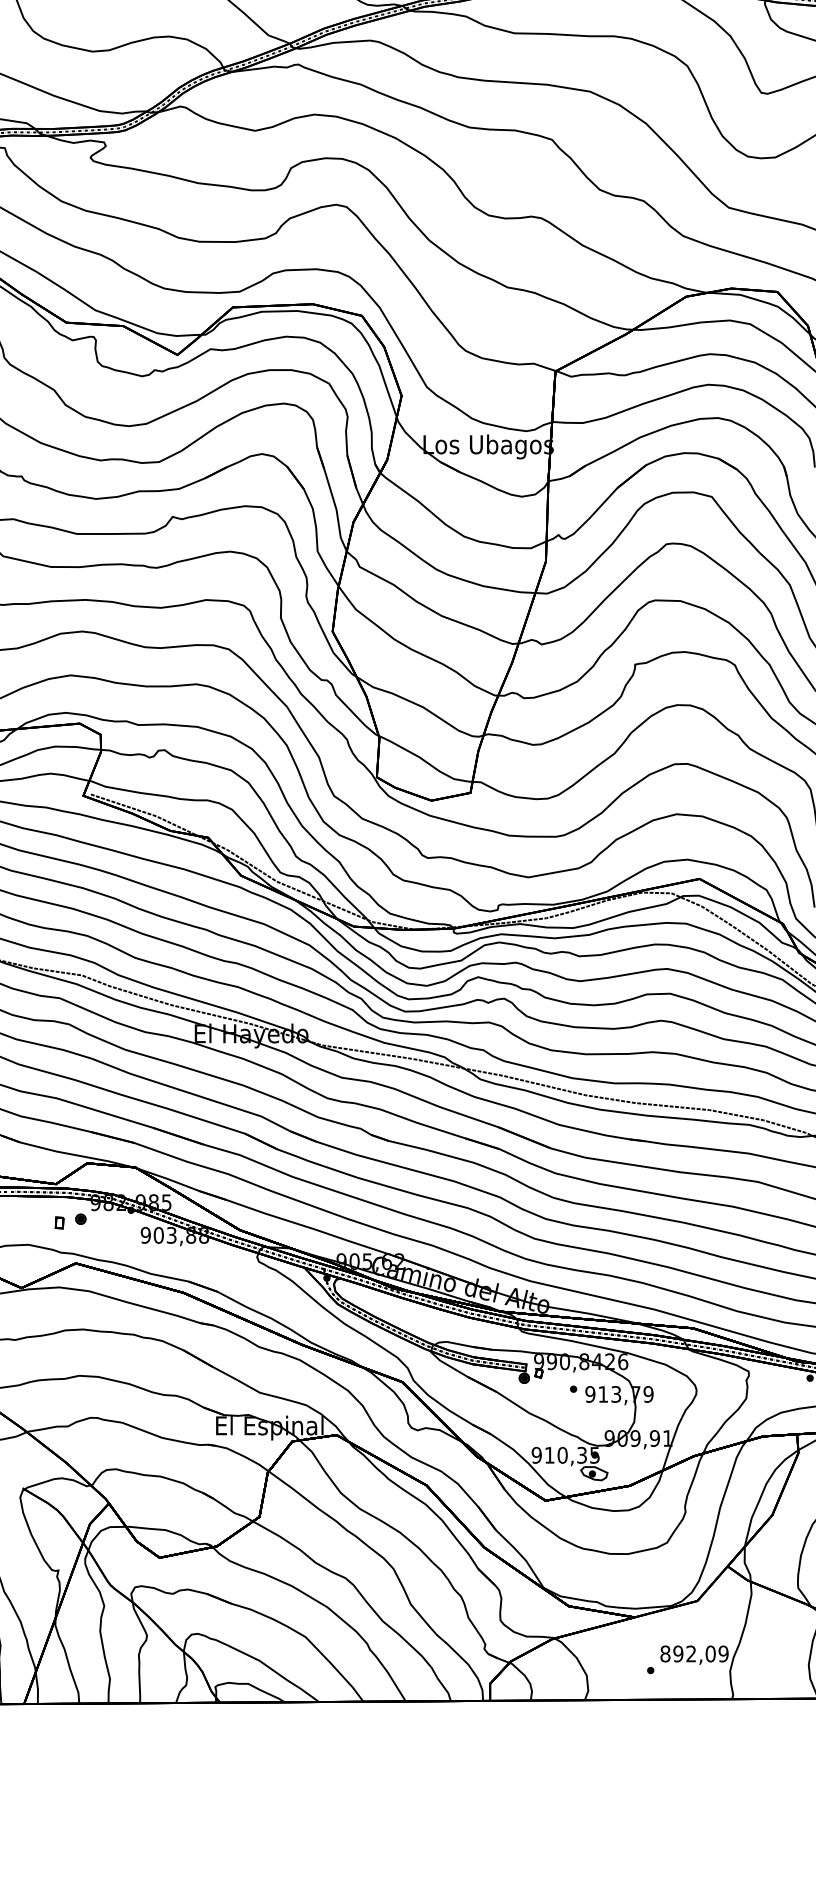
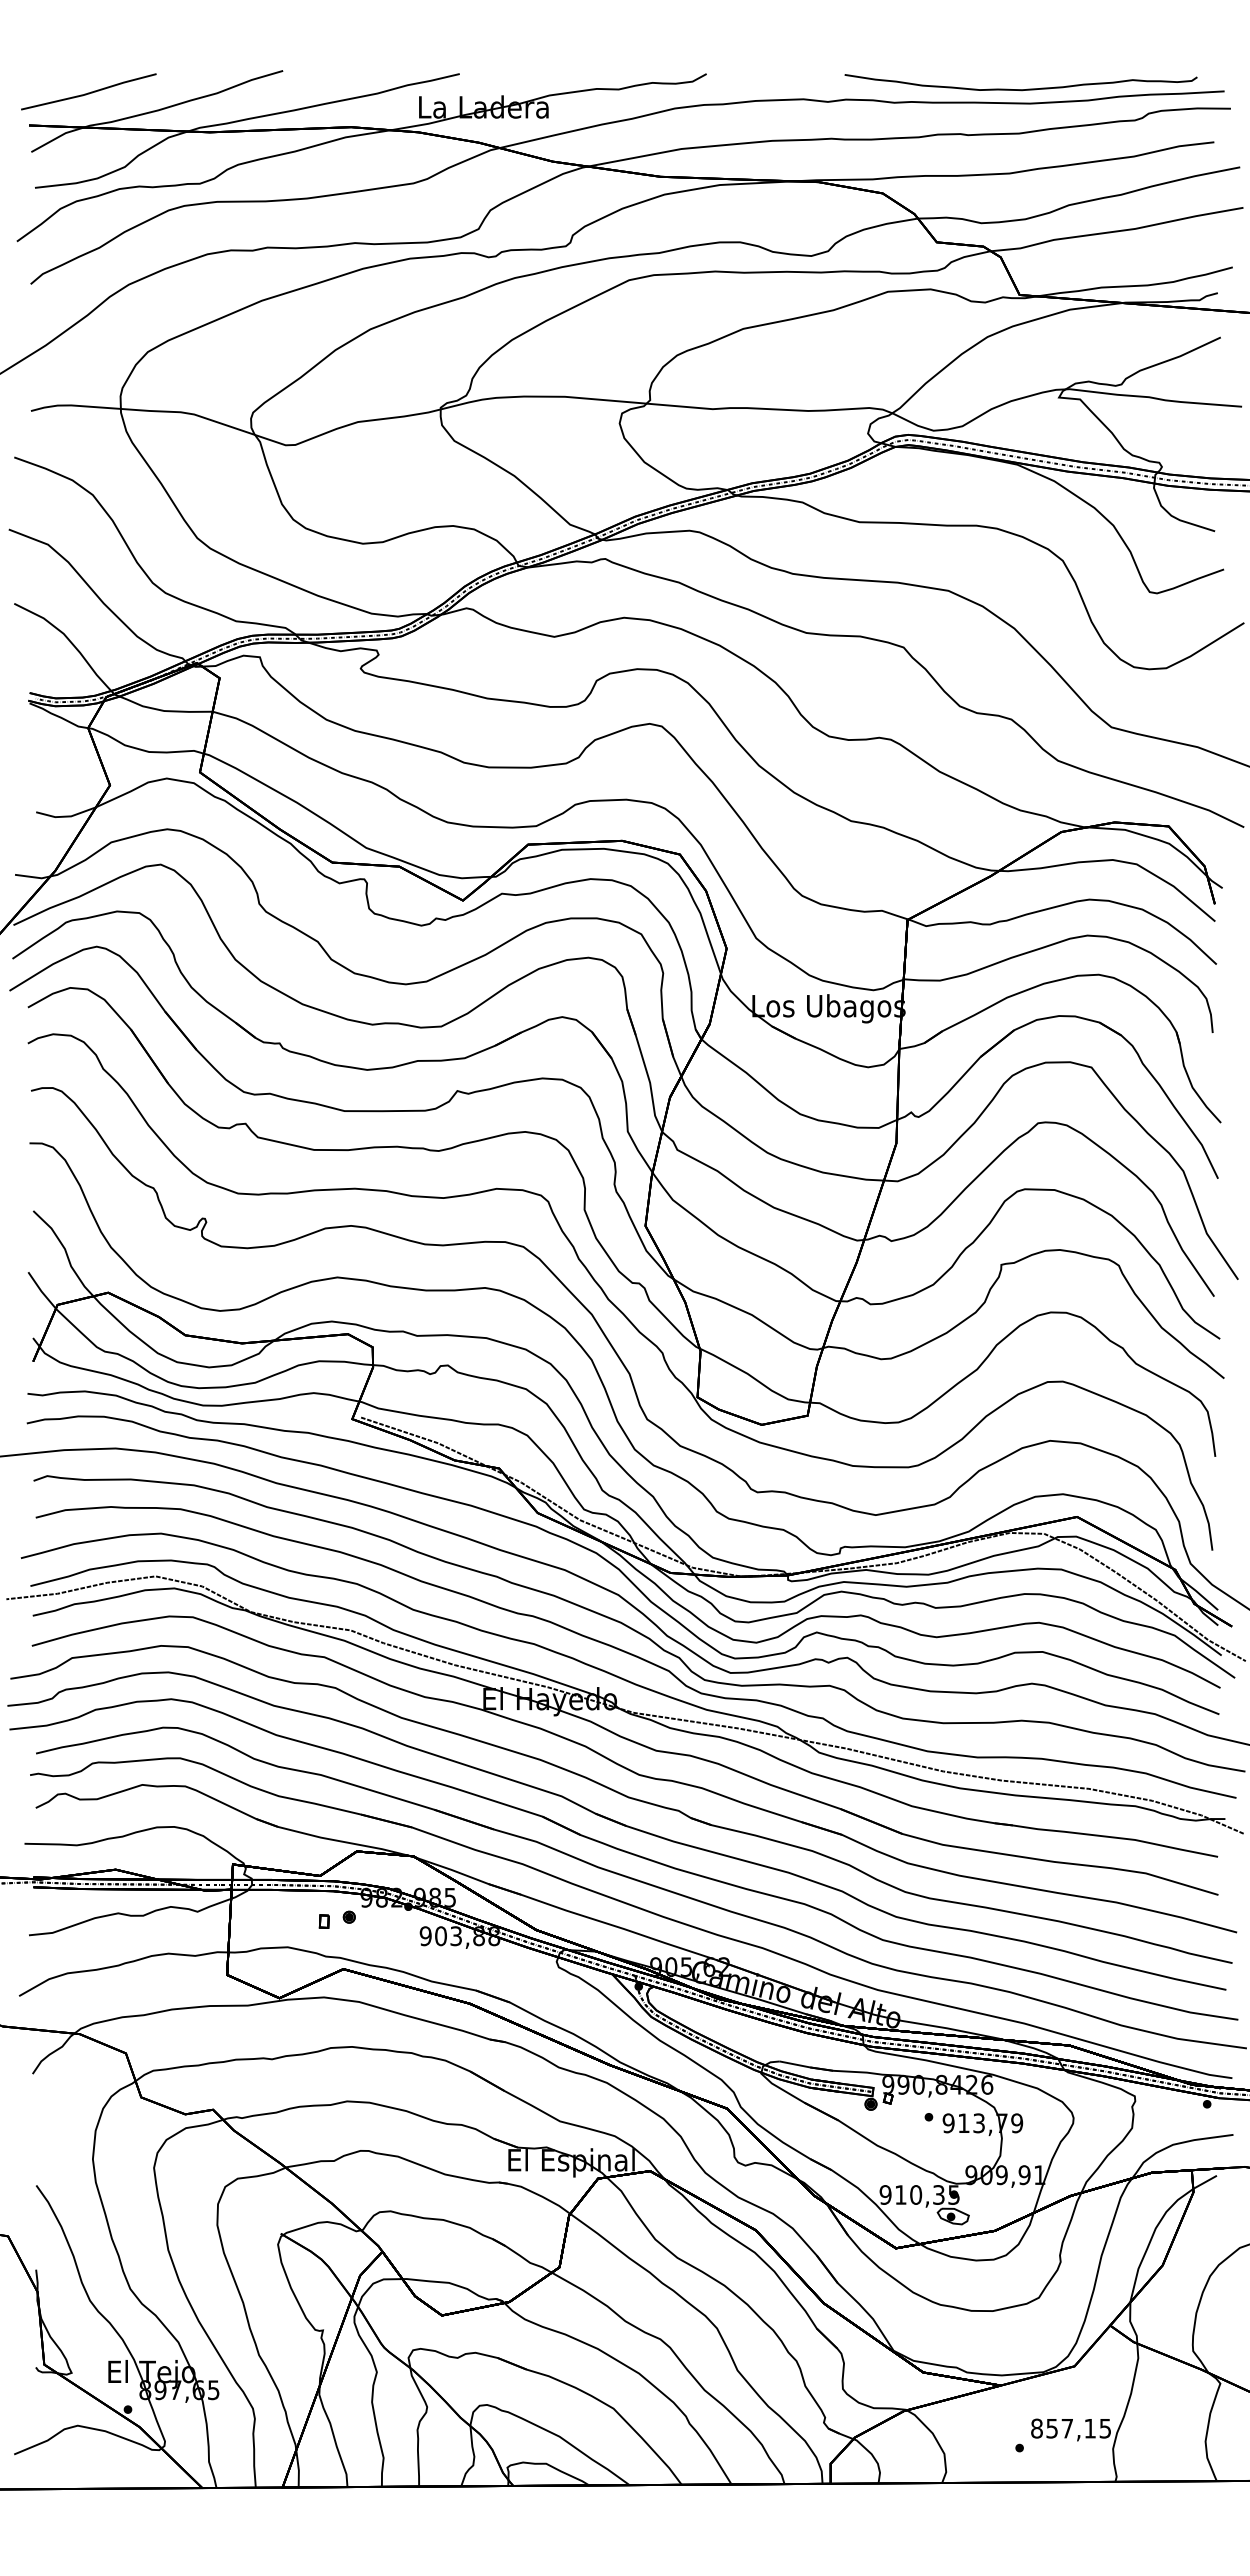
text: (700, 1653) -> (1078, 2428), 892,09 -> 857,15

